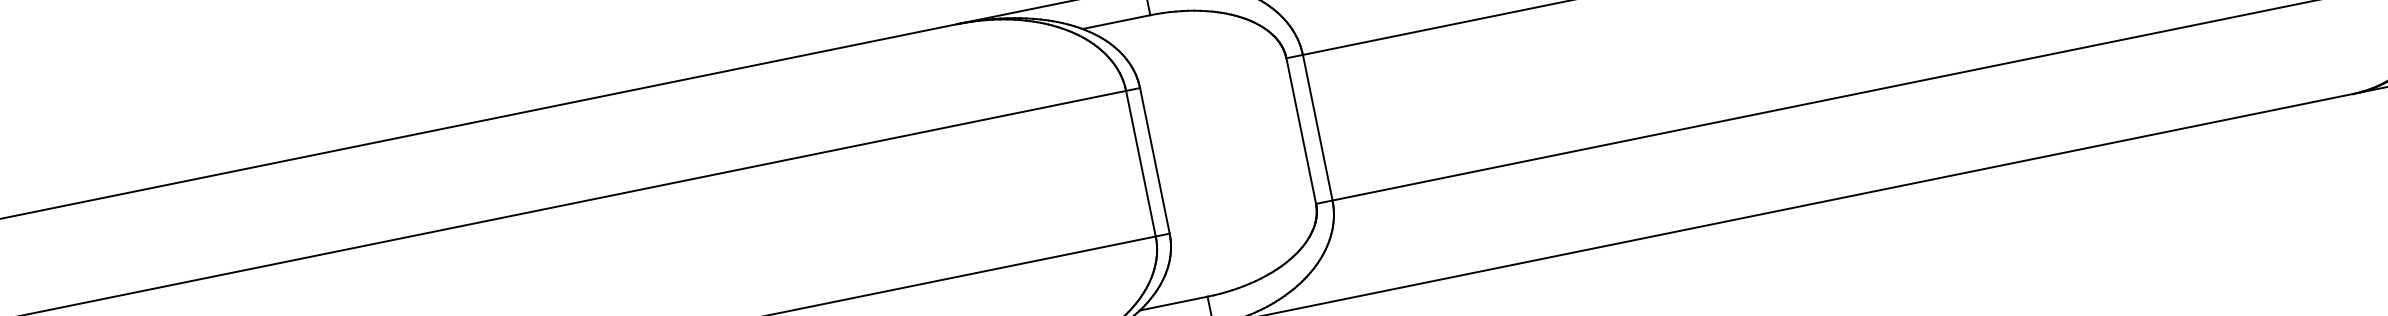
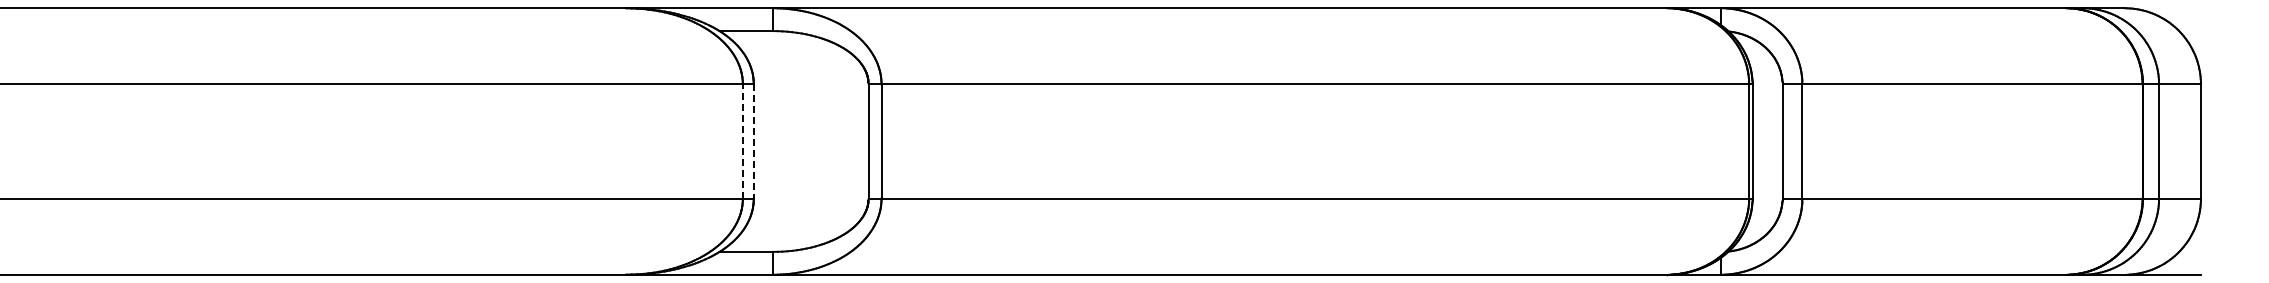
line: (1154, 160) -> (753, 141), solid -> dashed
line: (1140, 162) -> (742, 140), solid -> dashed

